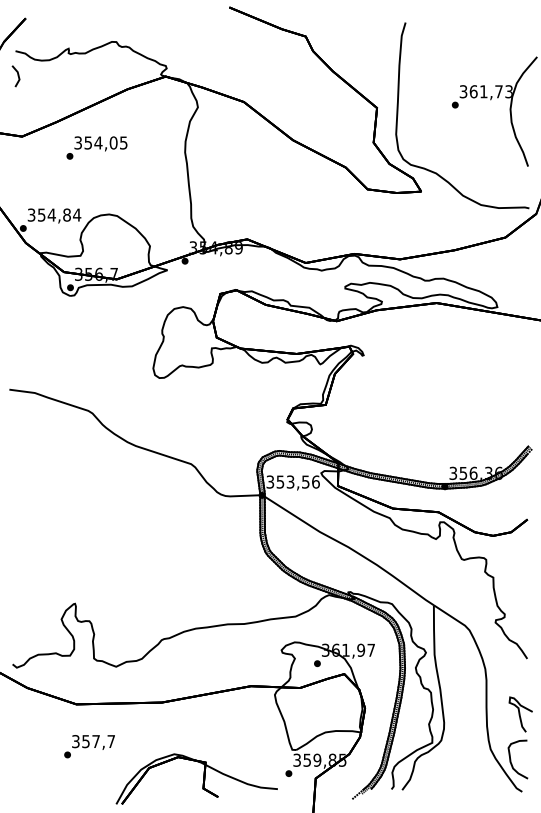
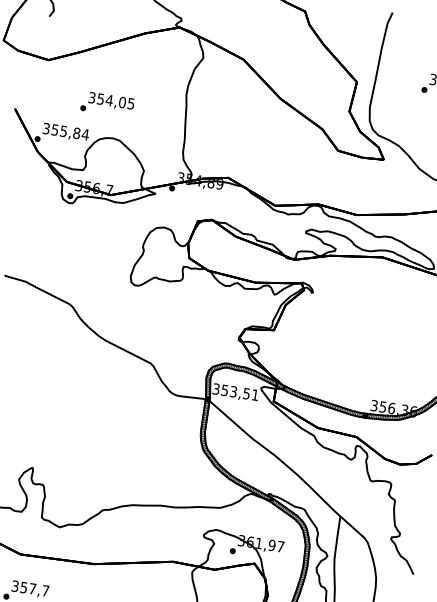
text: (96, 147) -> (107, 104), moved
text: (51, 214) -> (63, 130), 354,84 -> 355,84
text: (315, 481) -> (255, 394), 353,56 -> 353,51

